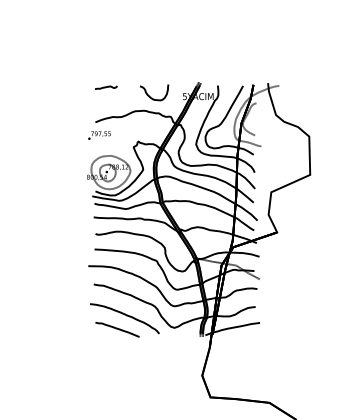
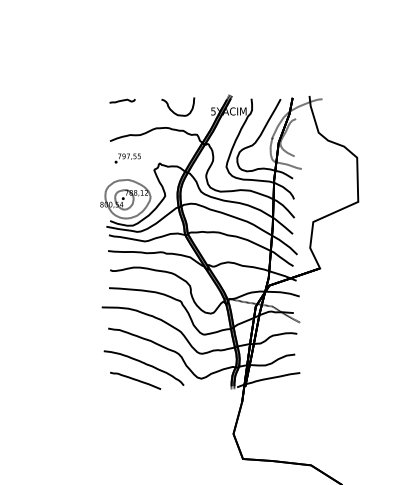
text: (99, 135) -> (127, 158), moved

